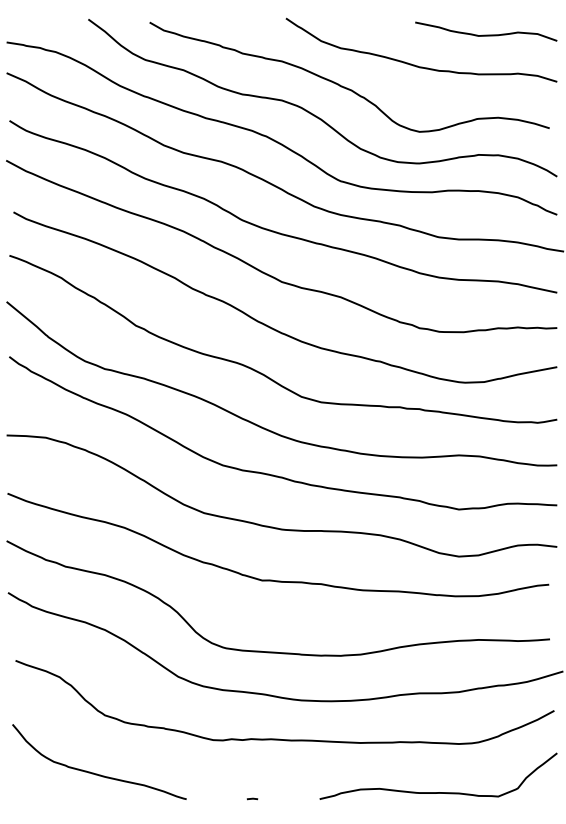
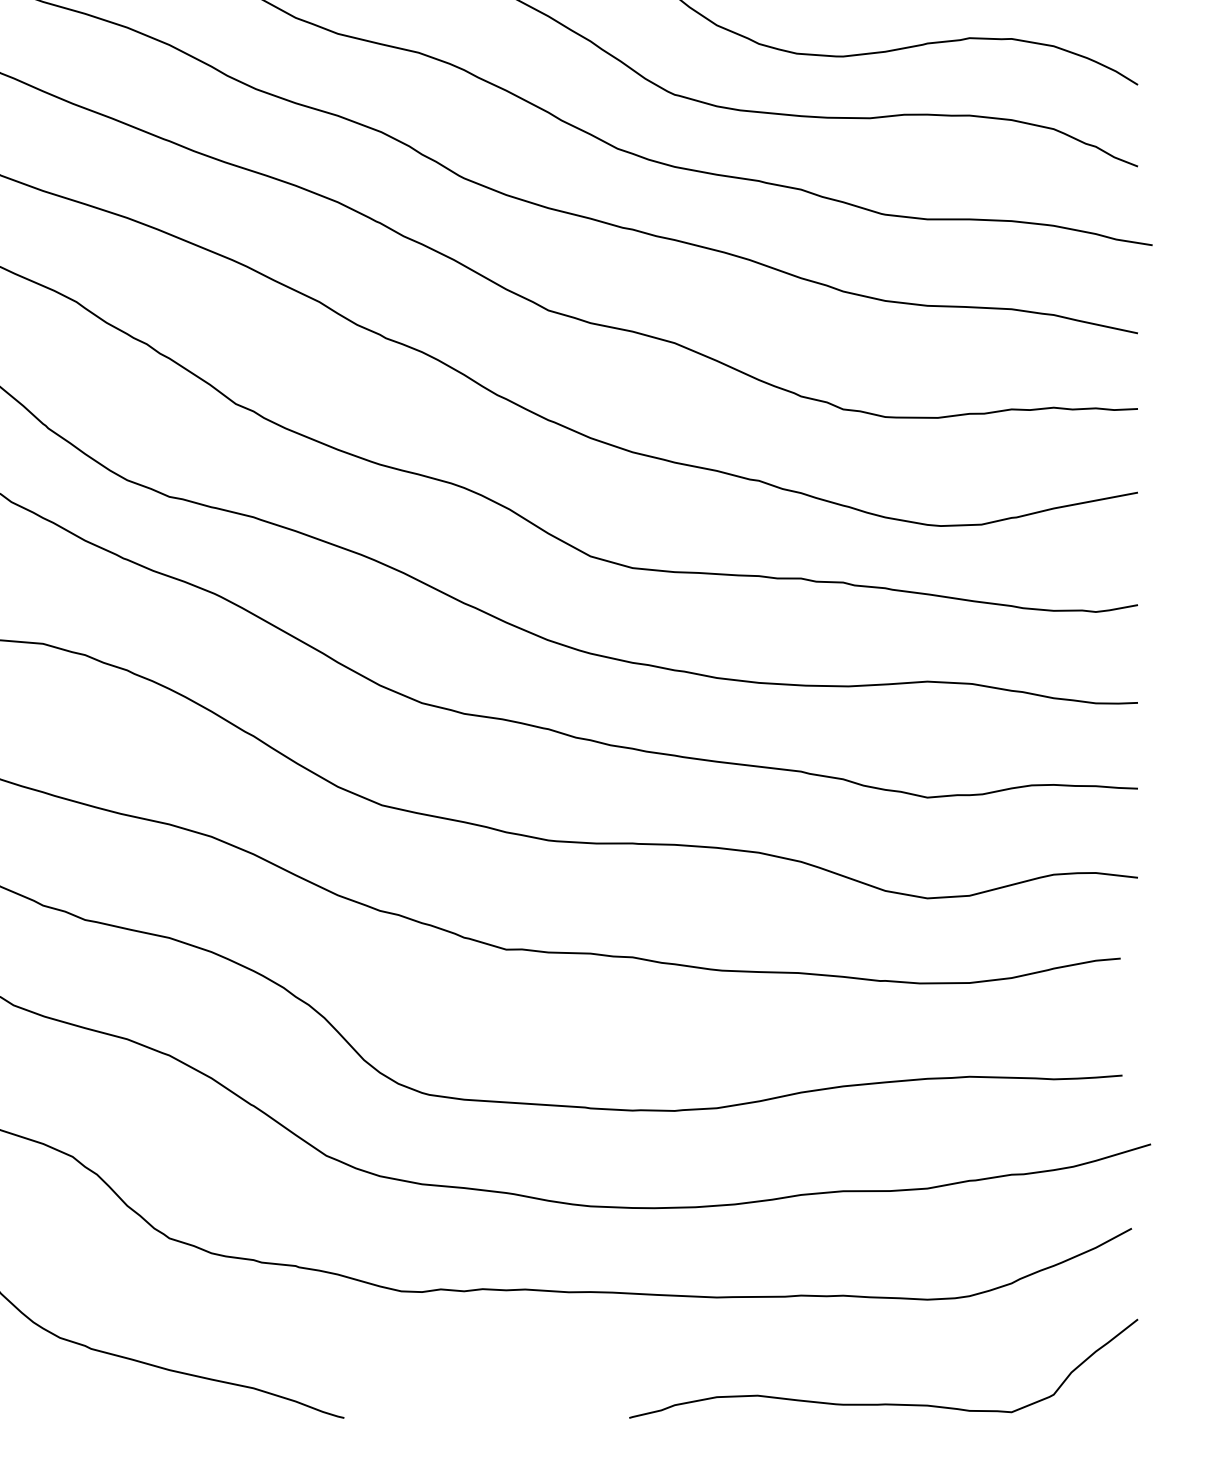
line: (252, 798) -> (485, 1416), removed

